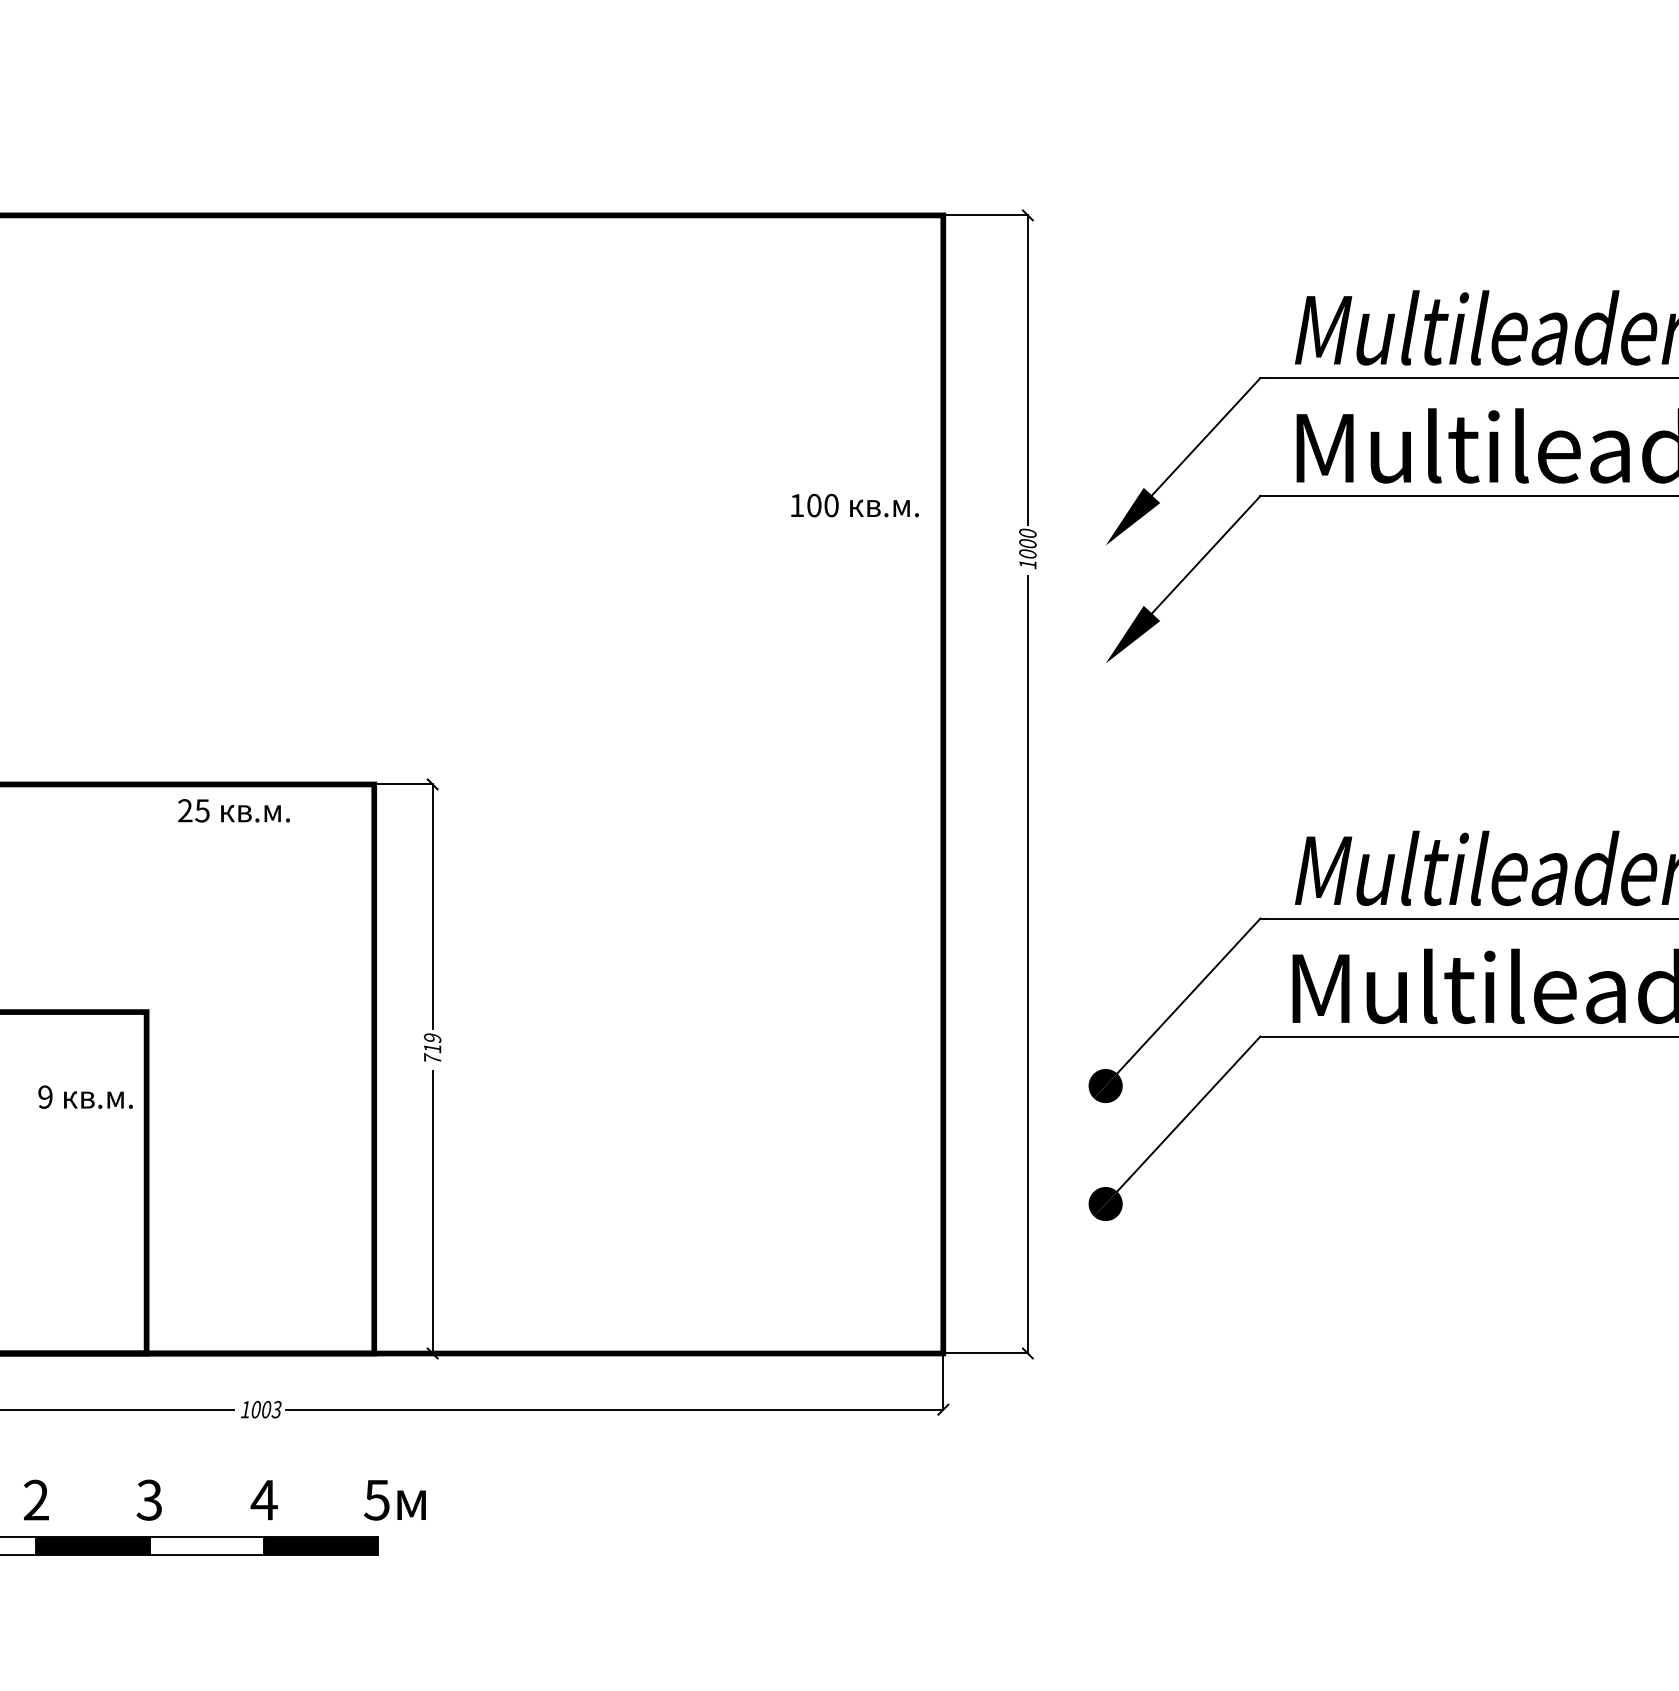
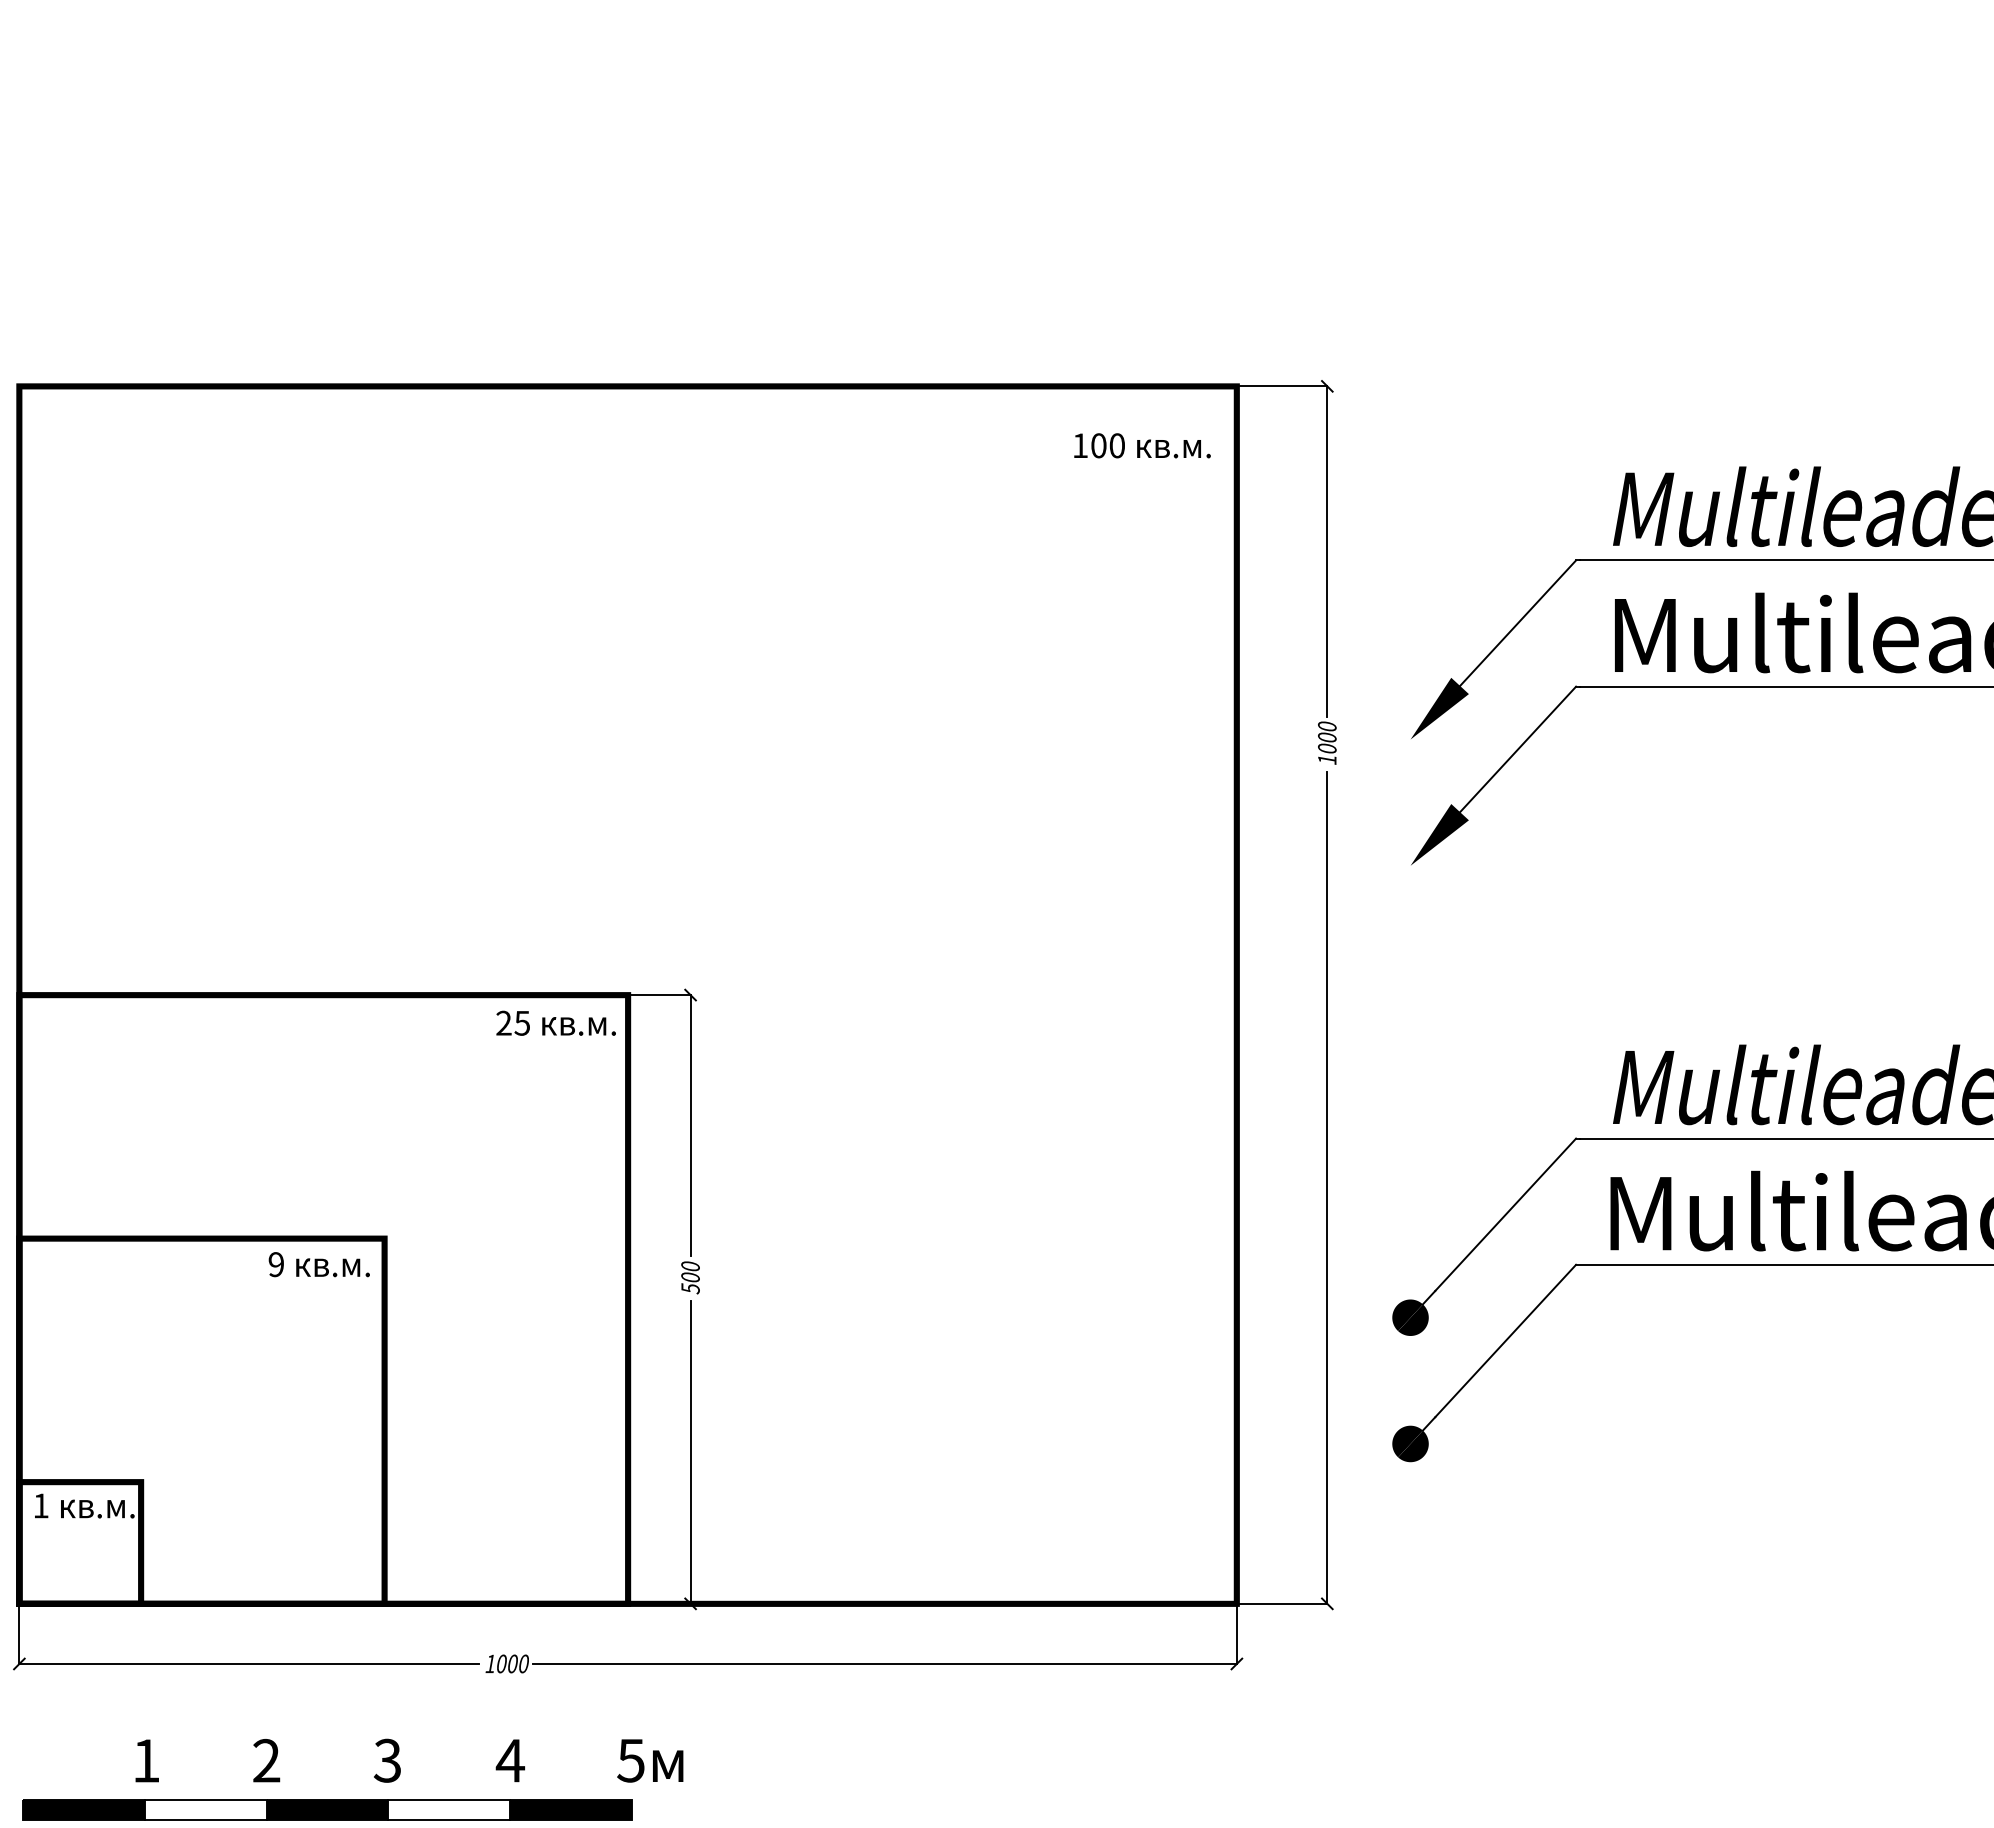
text: (855, 505) -> (1142, 445), moved
text: (233, 810) -> (555, 1022), moved
text: (432, 1048) -> (690, 1277), 719 -> 500
text: (84, 1097) -> (318, 1264), moved
text: (276, 1409) -> (523, 1663), 1003 -> 1000

